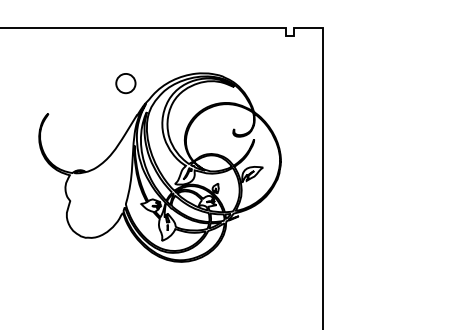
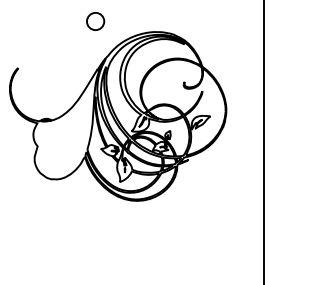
part: (125, 83) -> (95, 21), moved

